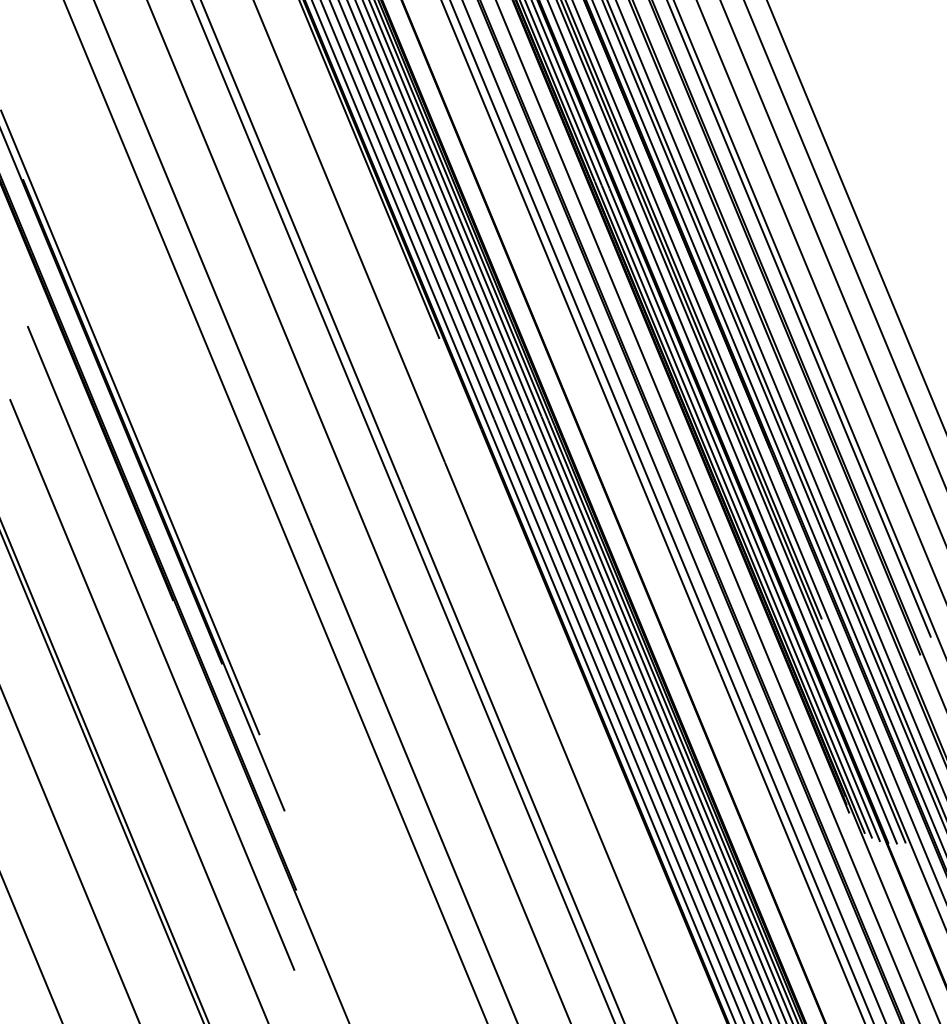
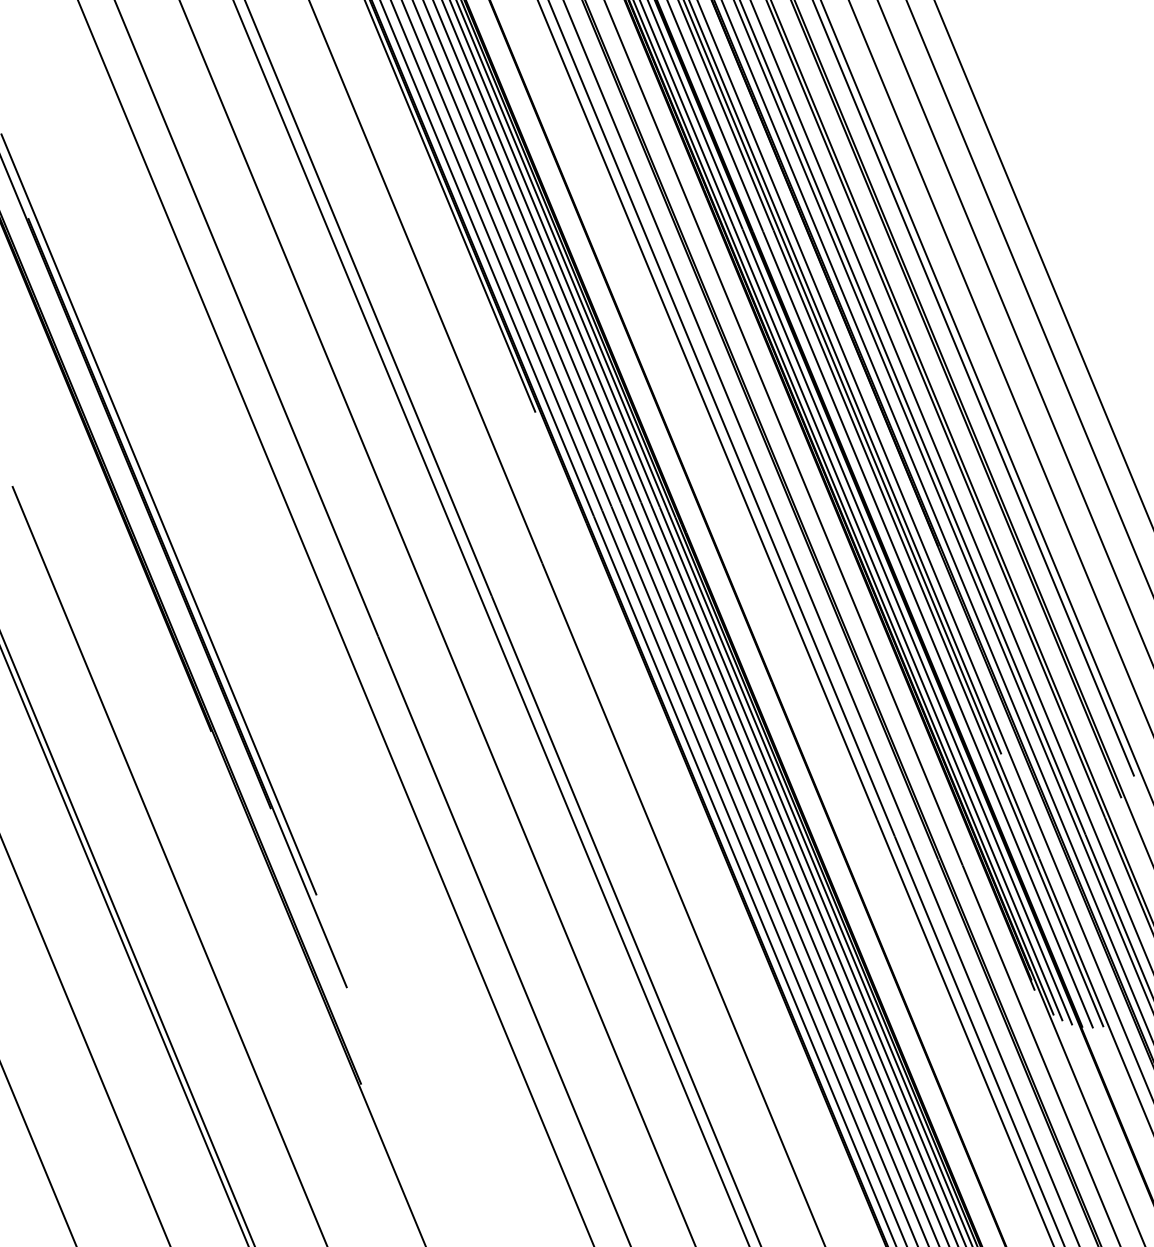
line: (161, 648) -> (196, 789), removed

